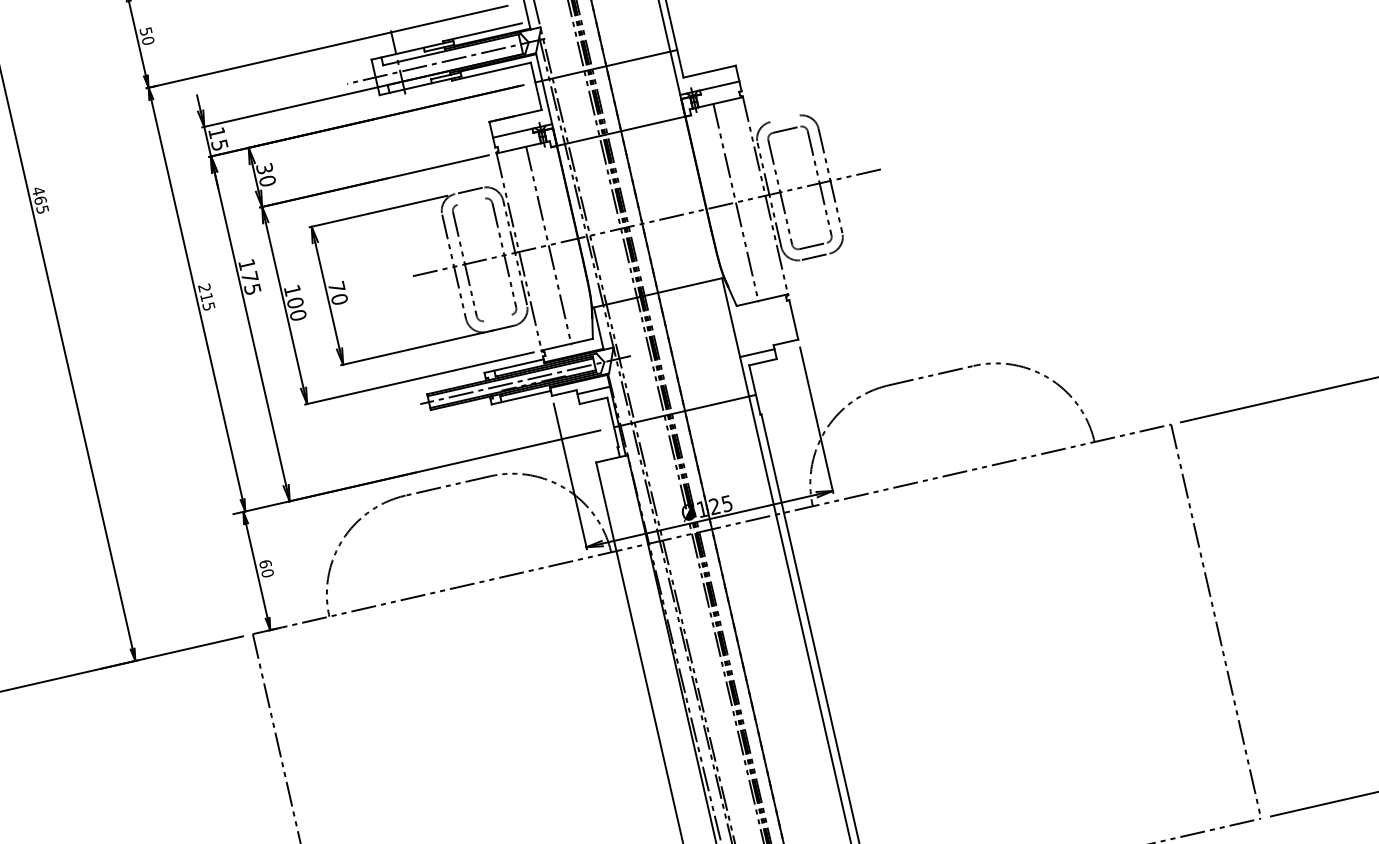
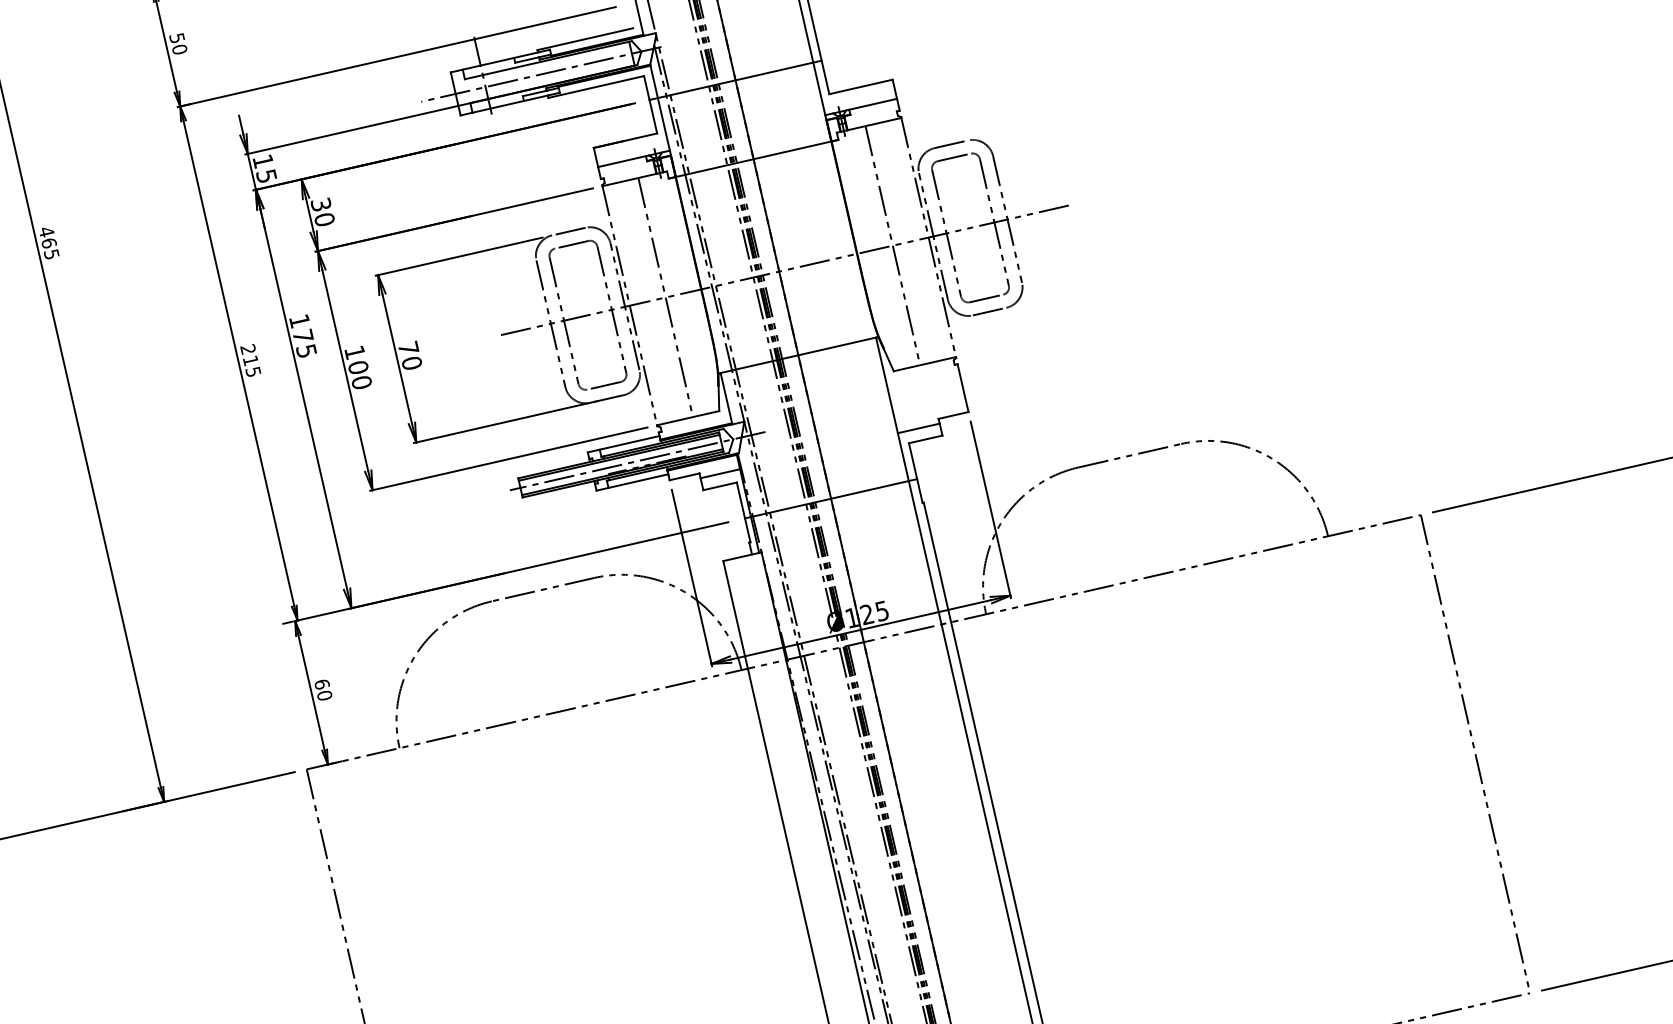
line: (784, 118) -> (951, 143), added
line: (471, 201) -> (572, 244), added
line: (497, 317) -> (603, 385), added

